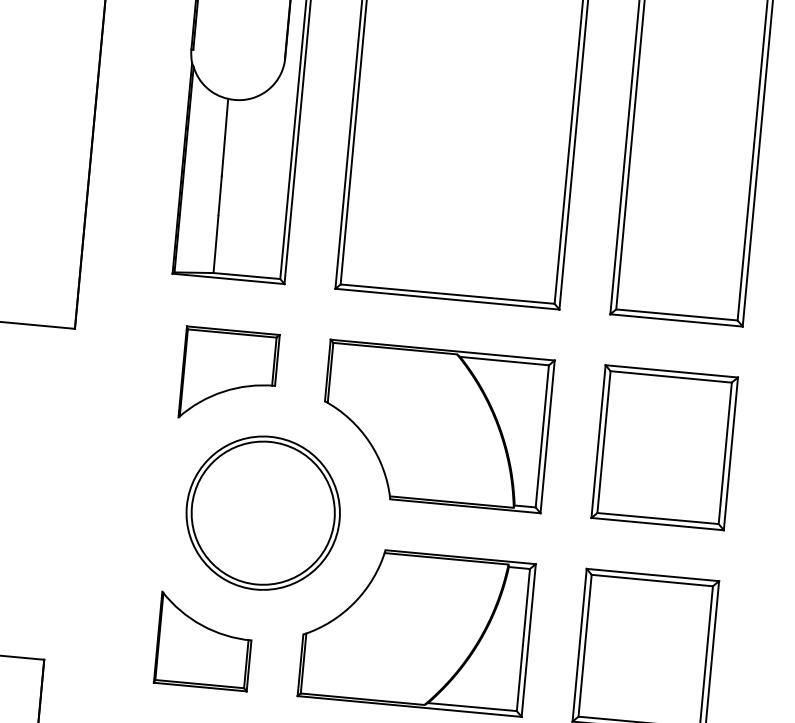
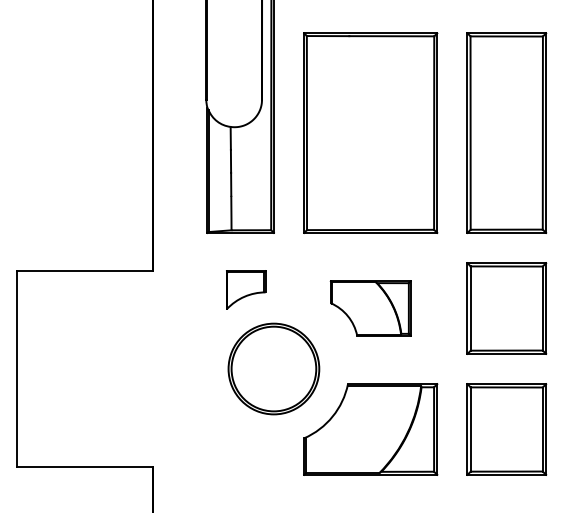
part: (227, 374) -> (245, 289), size x0.7
part: (435, 426) -> (370, 308), size x0.6
part: (203, 640) -> (245, 447), removed

